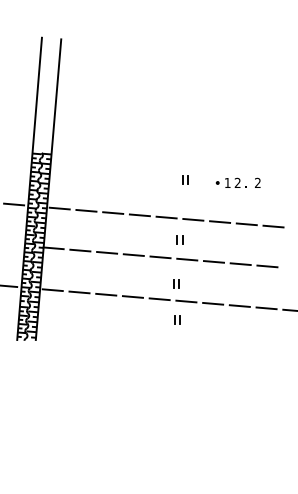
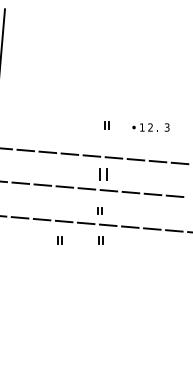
text: (257, 183) -> (166, 127), 2 -> 3
part: (179, 239) -> (102, 174), size x1.6
part: (127, 319) -> (59, 240), added

